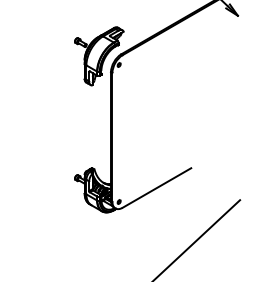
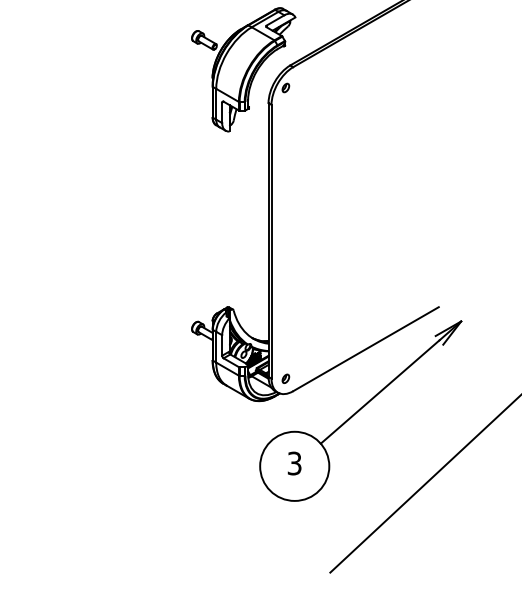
part: (154, 216) -> (360, 409), added

